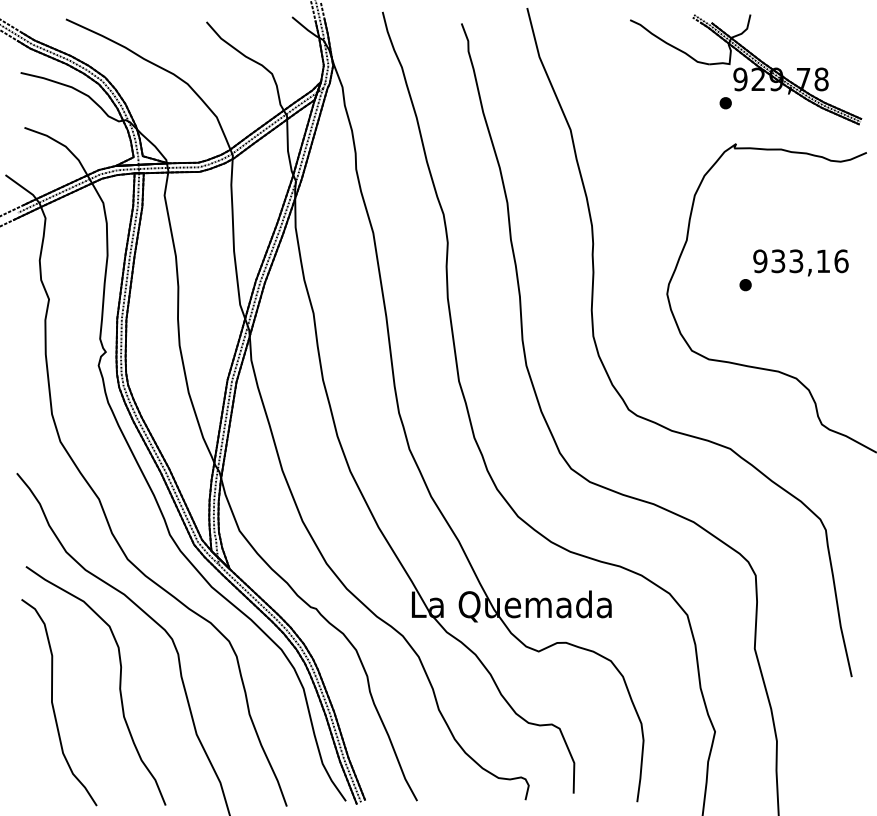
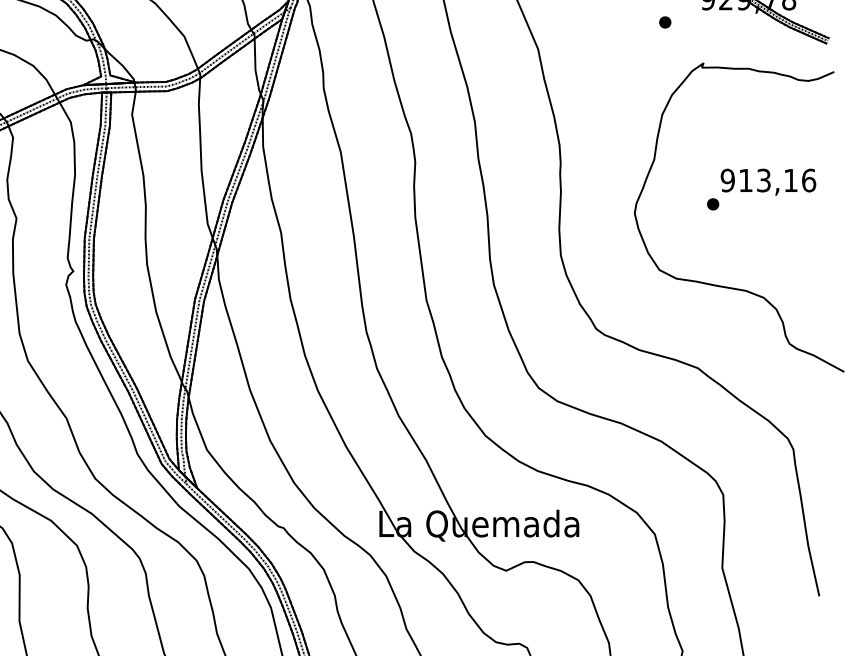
part: (725, 103) -> (665, 22), moved
text: (778, 261) -> (746, 180), 933,16 -> 913,16

